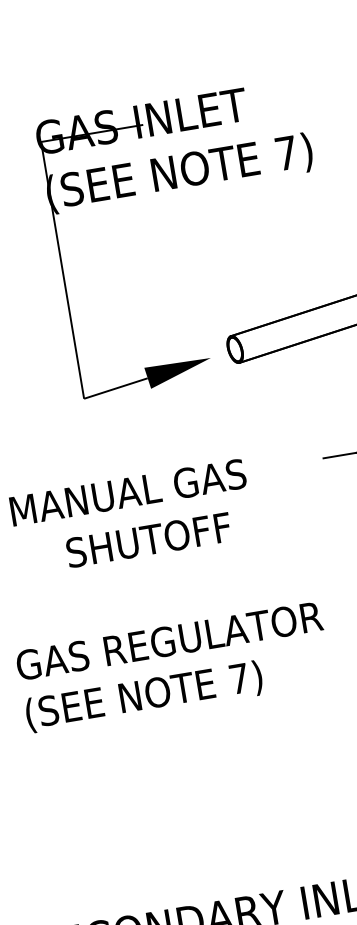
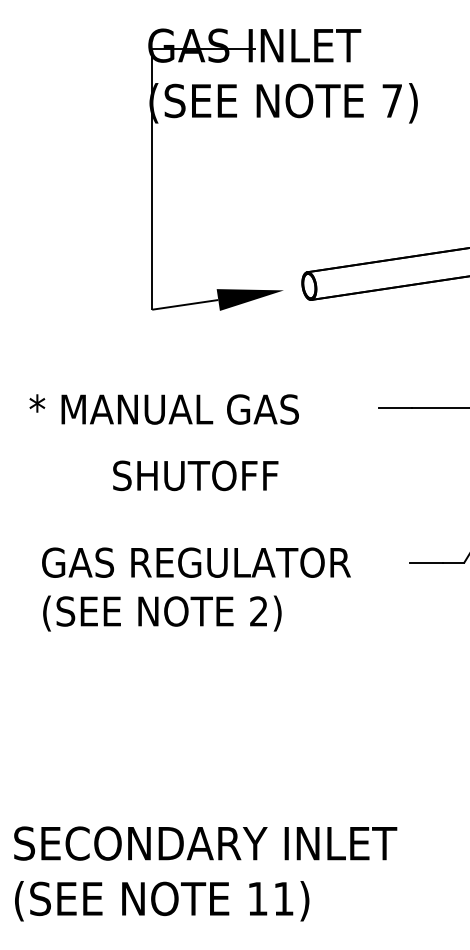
text: (148, 539) -> (195, 475), moved
text: (238, 678) -> (258, 611), 7) -> 2)

